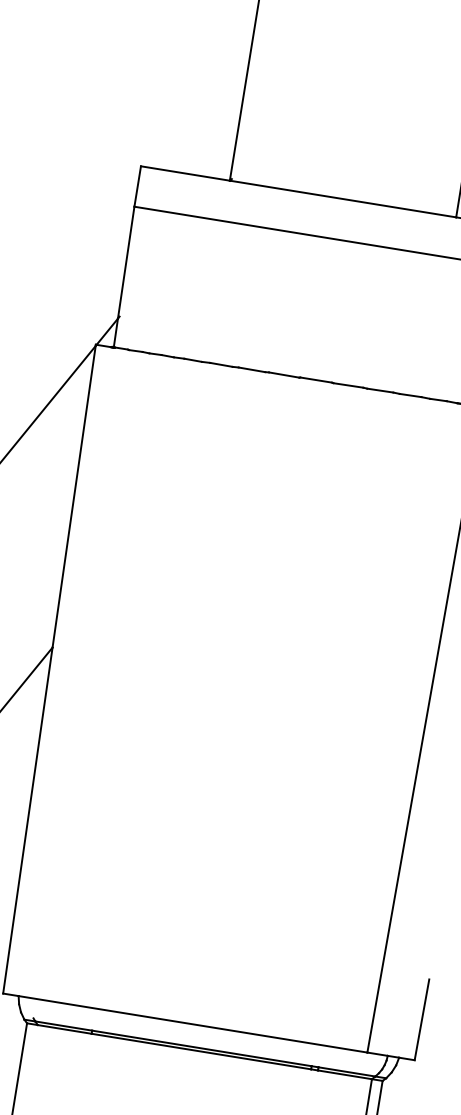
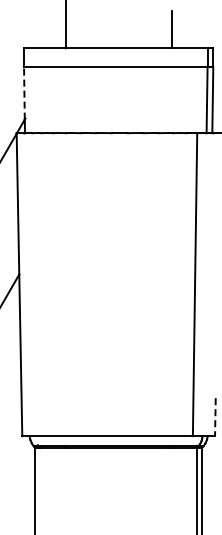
line: (126, 260) -> (24, 92), solid -> dashed
line: (422, 1020) -> (215, 417), solid -> dashed

